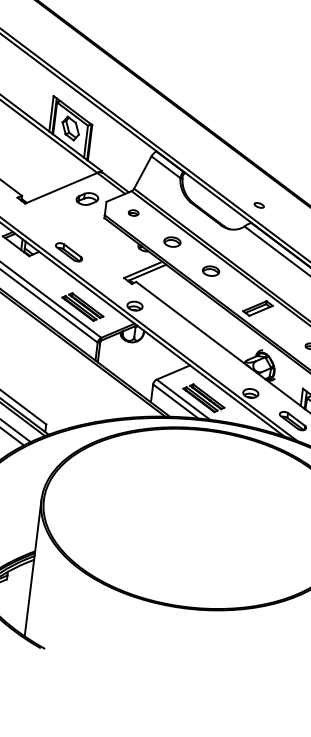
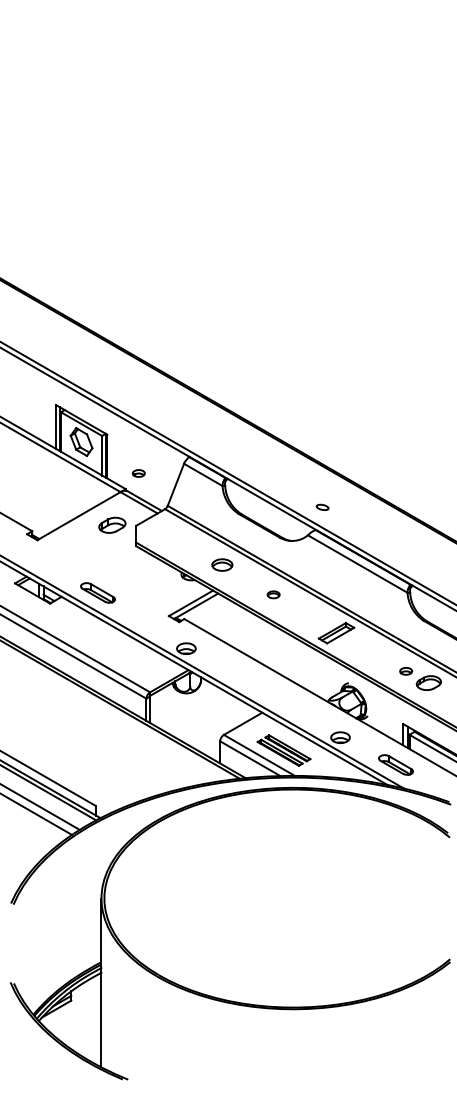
part: (133, 213) -> (138, 473), moved
part: (210, 270) -> (273, 594), size x0.6
part: (82, 306) -> (122, 657), removed

